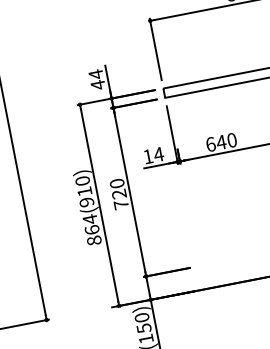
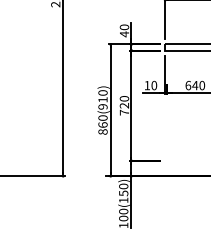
text: (96, 74) -> (124, 27), 44 -> 40
text: (159, 154) -> (154, 85), 14 -> 10
text: (89, 220) -> (102, 118), 864(910) -> 860(910)

